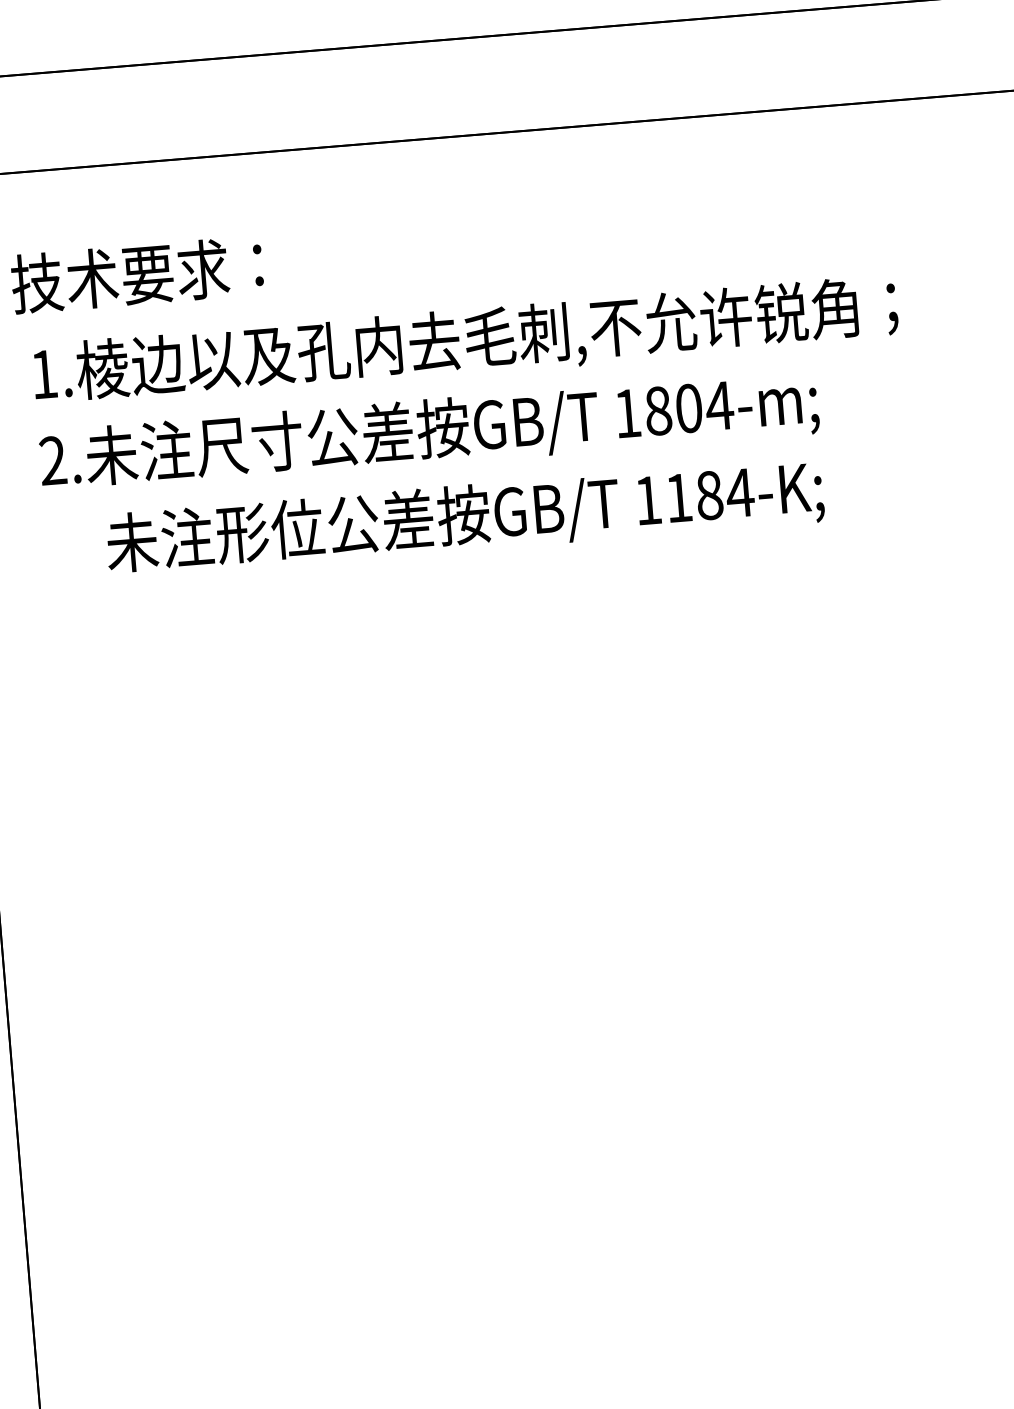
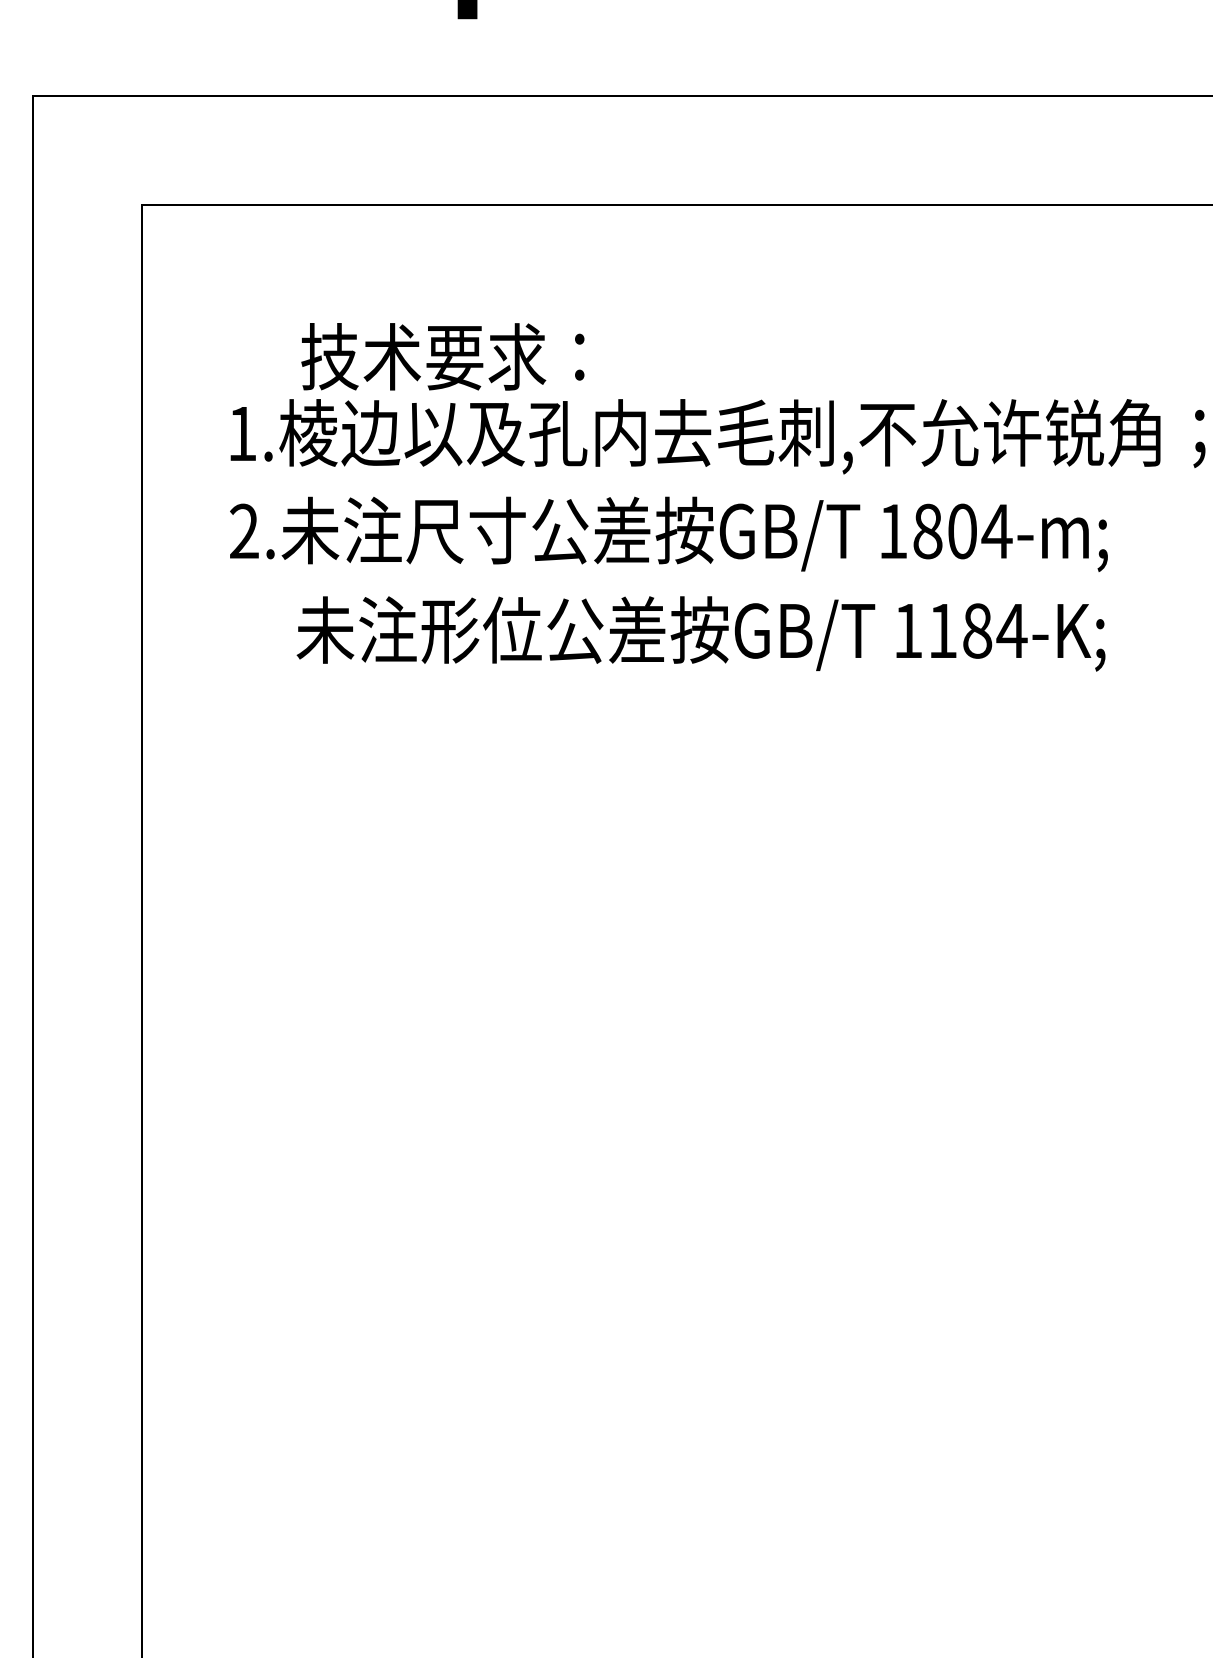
text: (136, 274) -> (442, 356), moved

